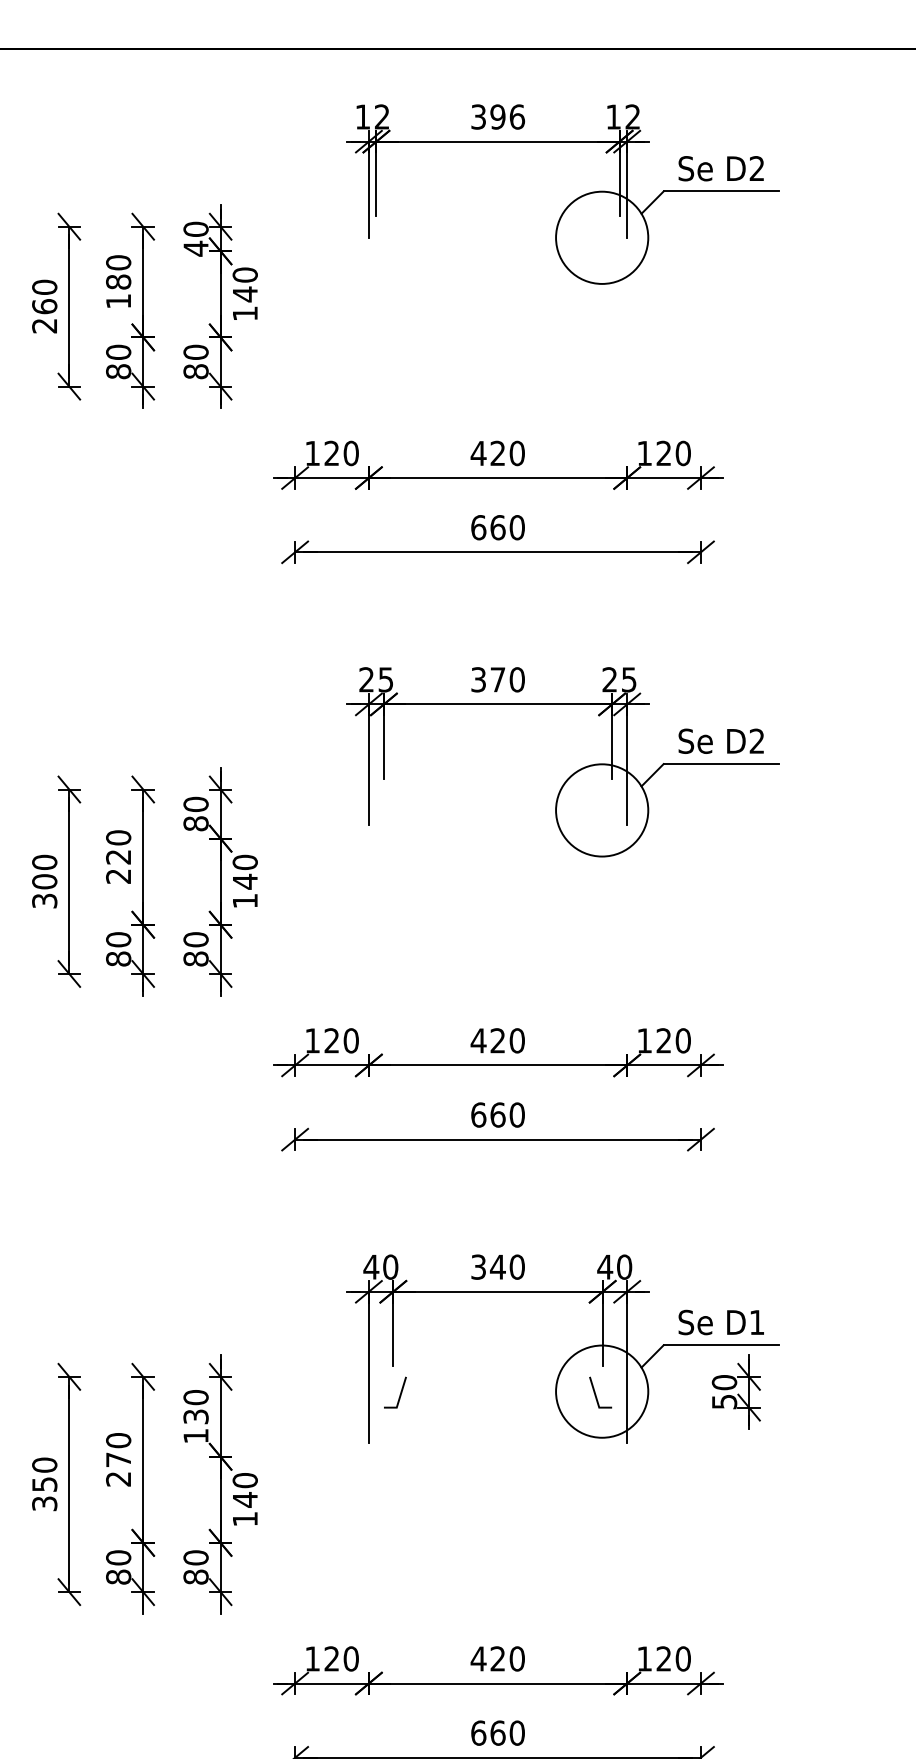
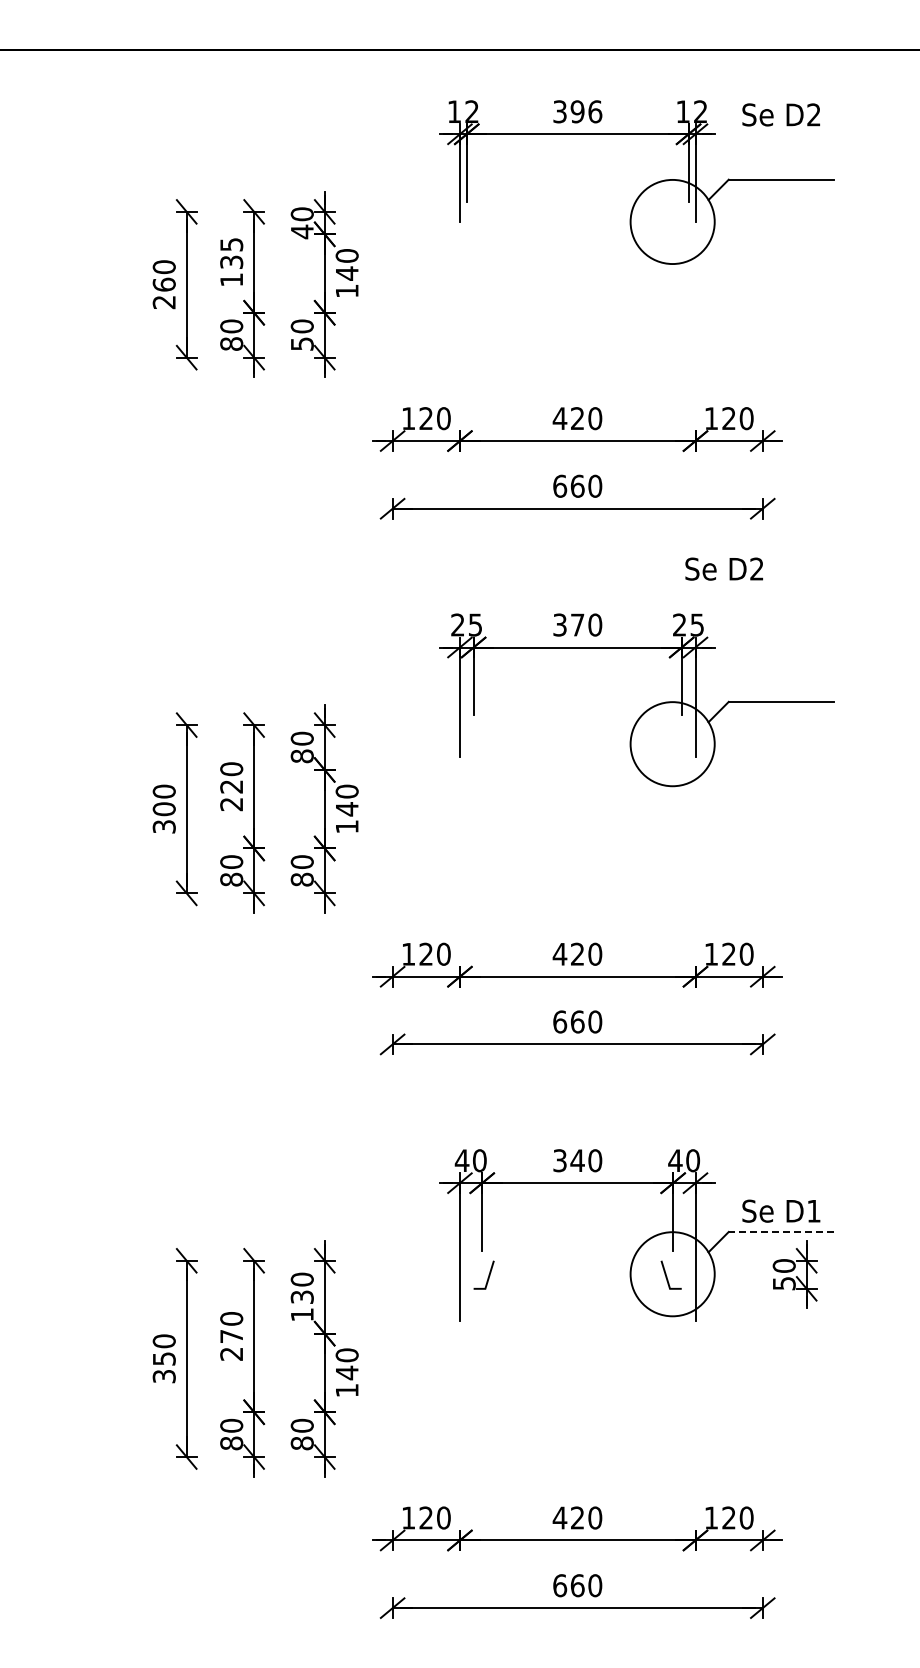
text: (720, 168) -> (780, 114), moved
text: (118, 272) -> (231, 253), 180 -> 135
text: (195, 371) -> (301, 343), 80 -> 50
text: (720, 740) -> (723, 568), moved
line: (720, 1344) -> (780, 1231), solid -> dashed

